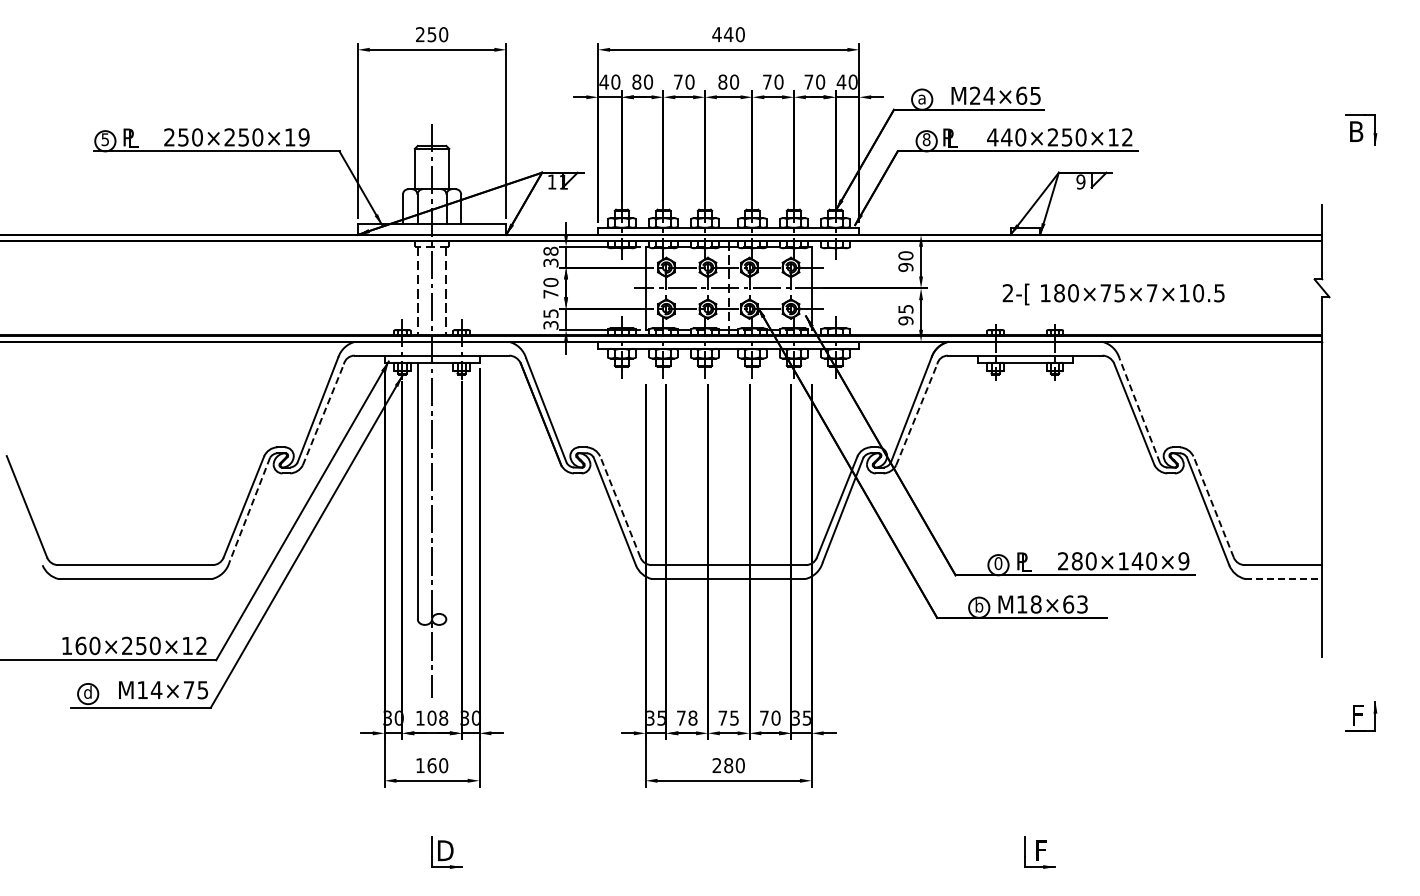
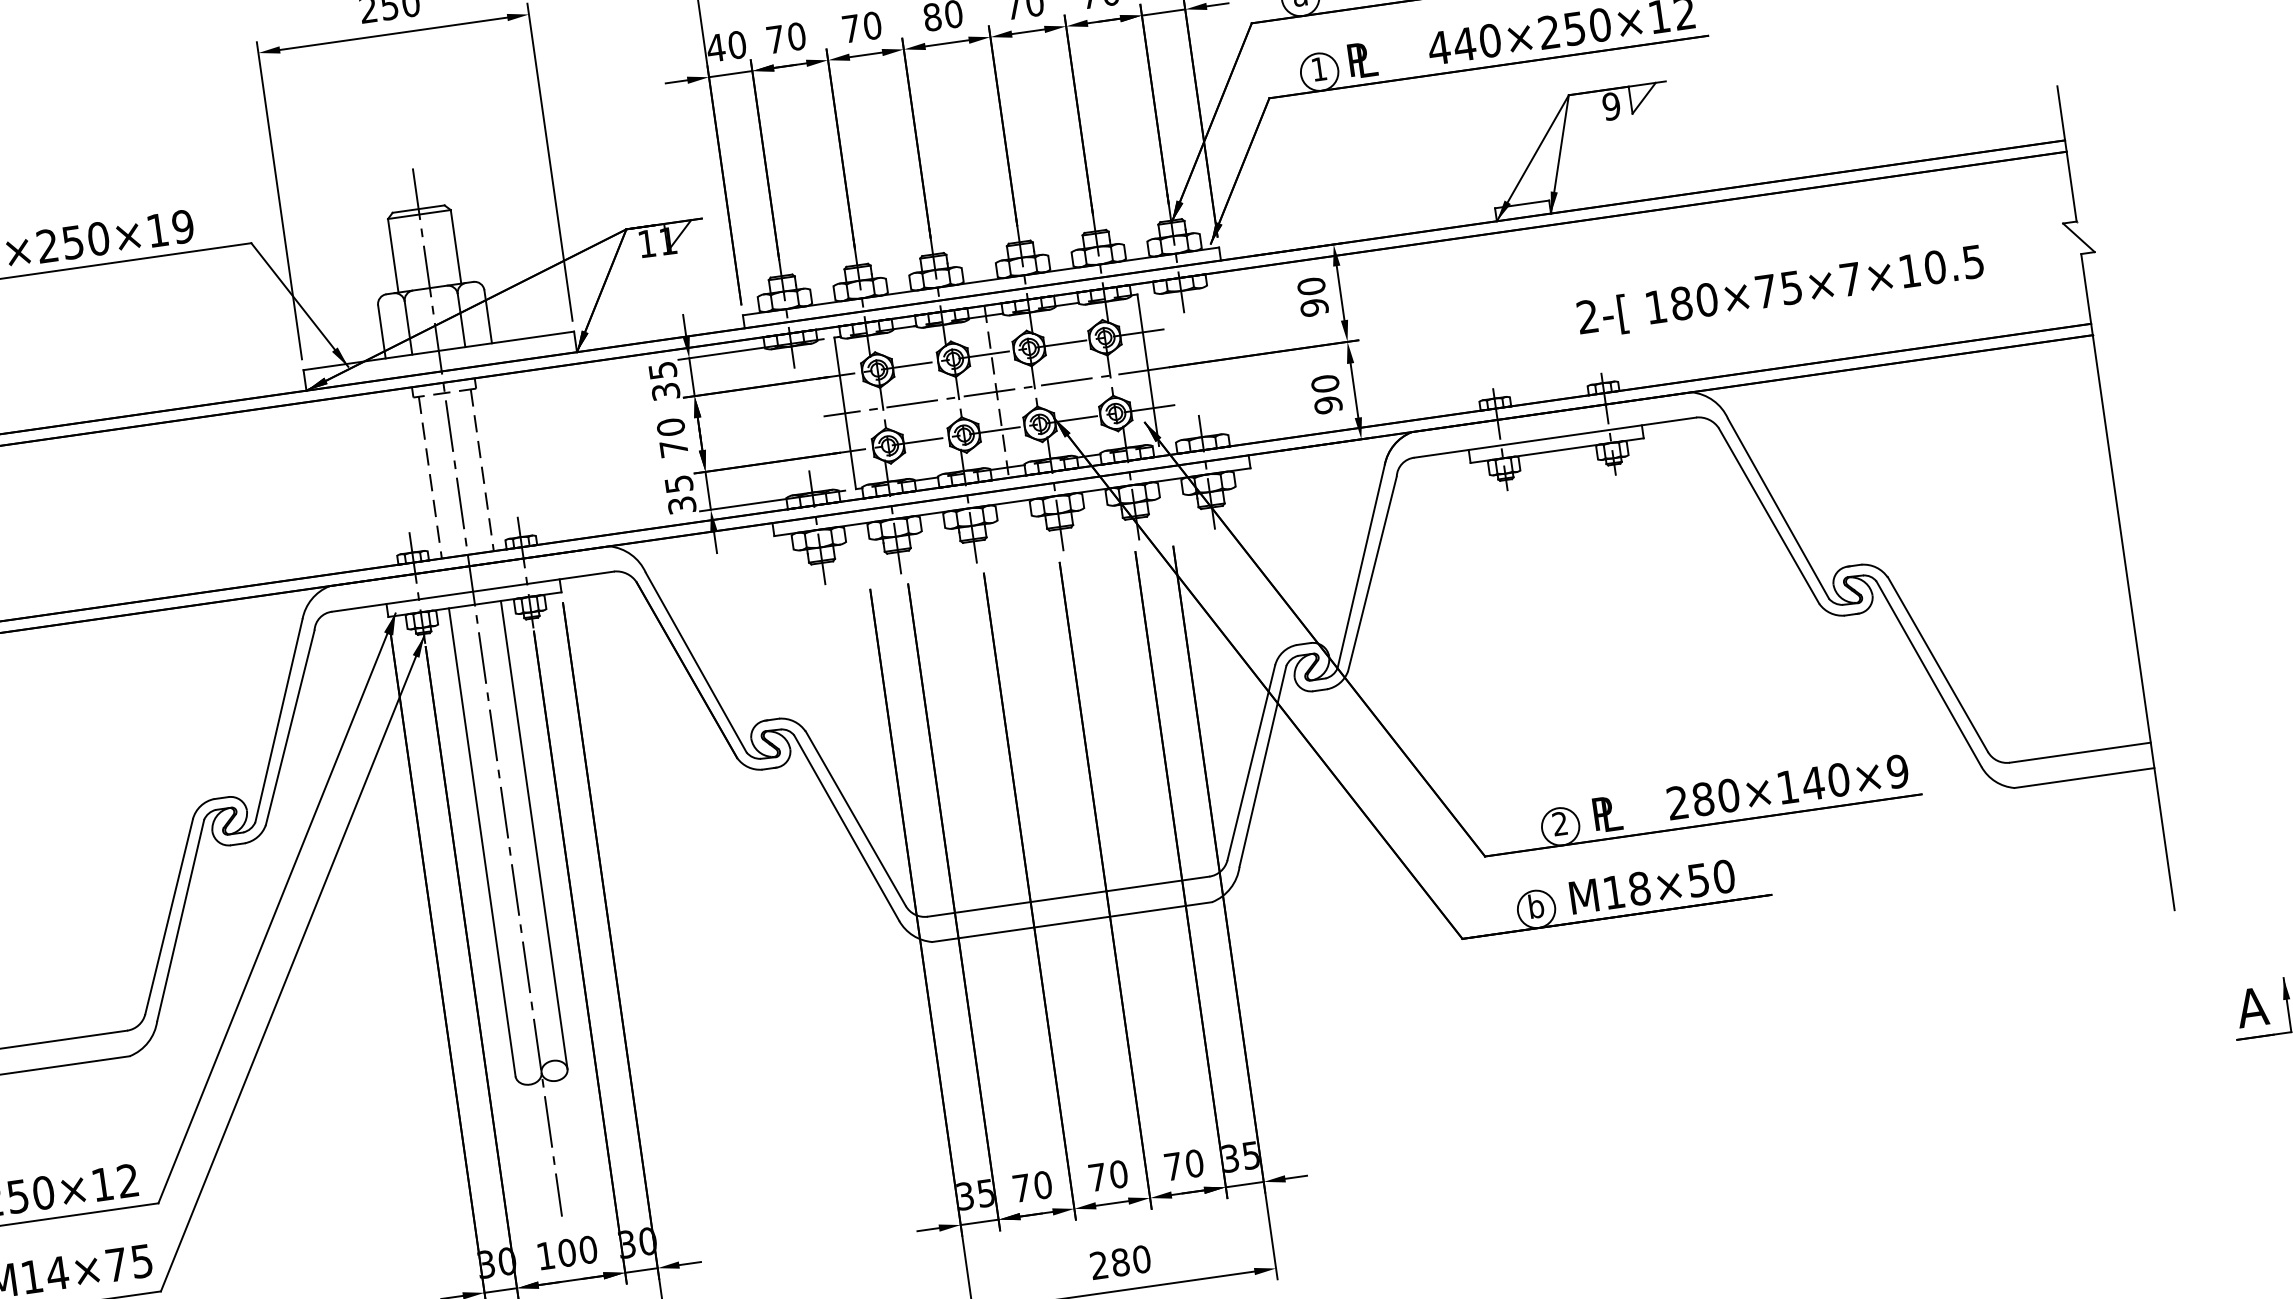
text: (636, 81) -> (774, 38), 80 -> 70
text: (926, 139) -> (1318, 69), 8 -> 1
text: (550, 250) -> (661, 369), 38 -> 35
text: (1113, 294) -> (1780, 291), moved
text: (905, 308) -> (1324, 382), 95 -> 90
line: (1139, 410) -> (1777, 508), dashed -> solid
line: (323, 414) -> (290, 727), dashed -> solid
line: (916, 414) -> (1371, 573), dashed -> solid
line: (446, 490) -> (534, 833), added
line: (620, 506) -> (855, 817), dashed -> solid
line: (1213, 506) -> (1937, 663), dashed -> solid
line: (249, 509) -> (180, 919), dashed -> solid
text: (998, 563) -> (1560, 823), 0 -> 2
line: (1284, 579) -> (2086, 778), dashed -> solid
text: (1075, 604) -> (1711, 878), M18×63 -> M18×50
text: (1356, 714) -> (2252, 1006), F -> A
text: (443, 717) -> (587, 1248), 108 -> 100
text: (692, 717) -> (1042, 1184), 78 -> 70
text: (734, 717) -> (1118, 1173), 75 -> 70

